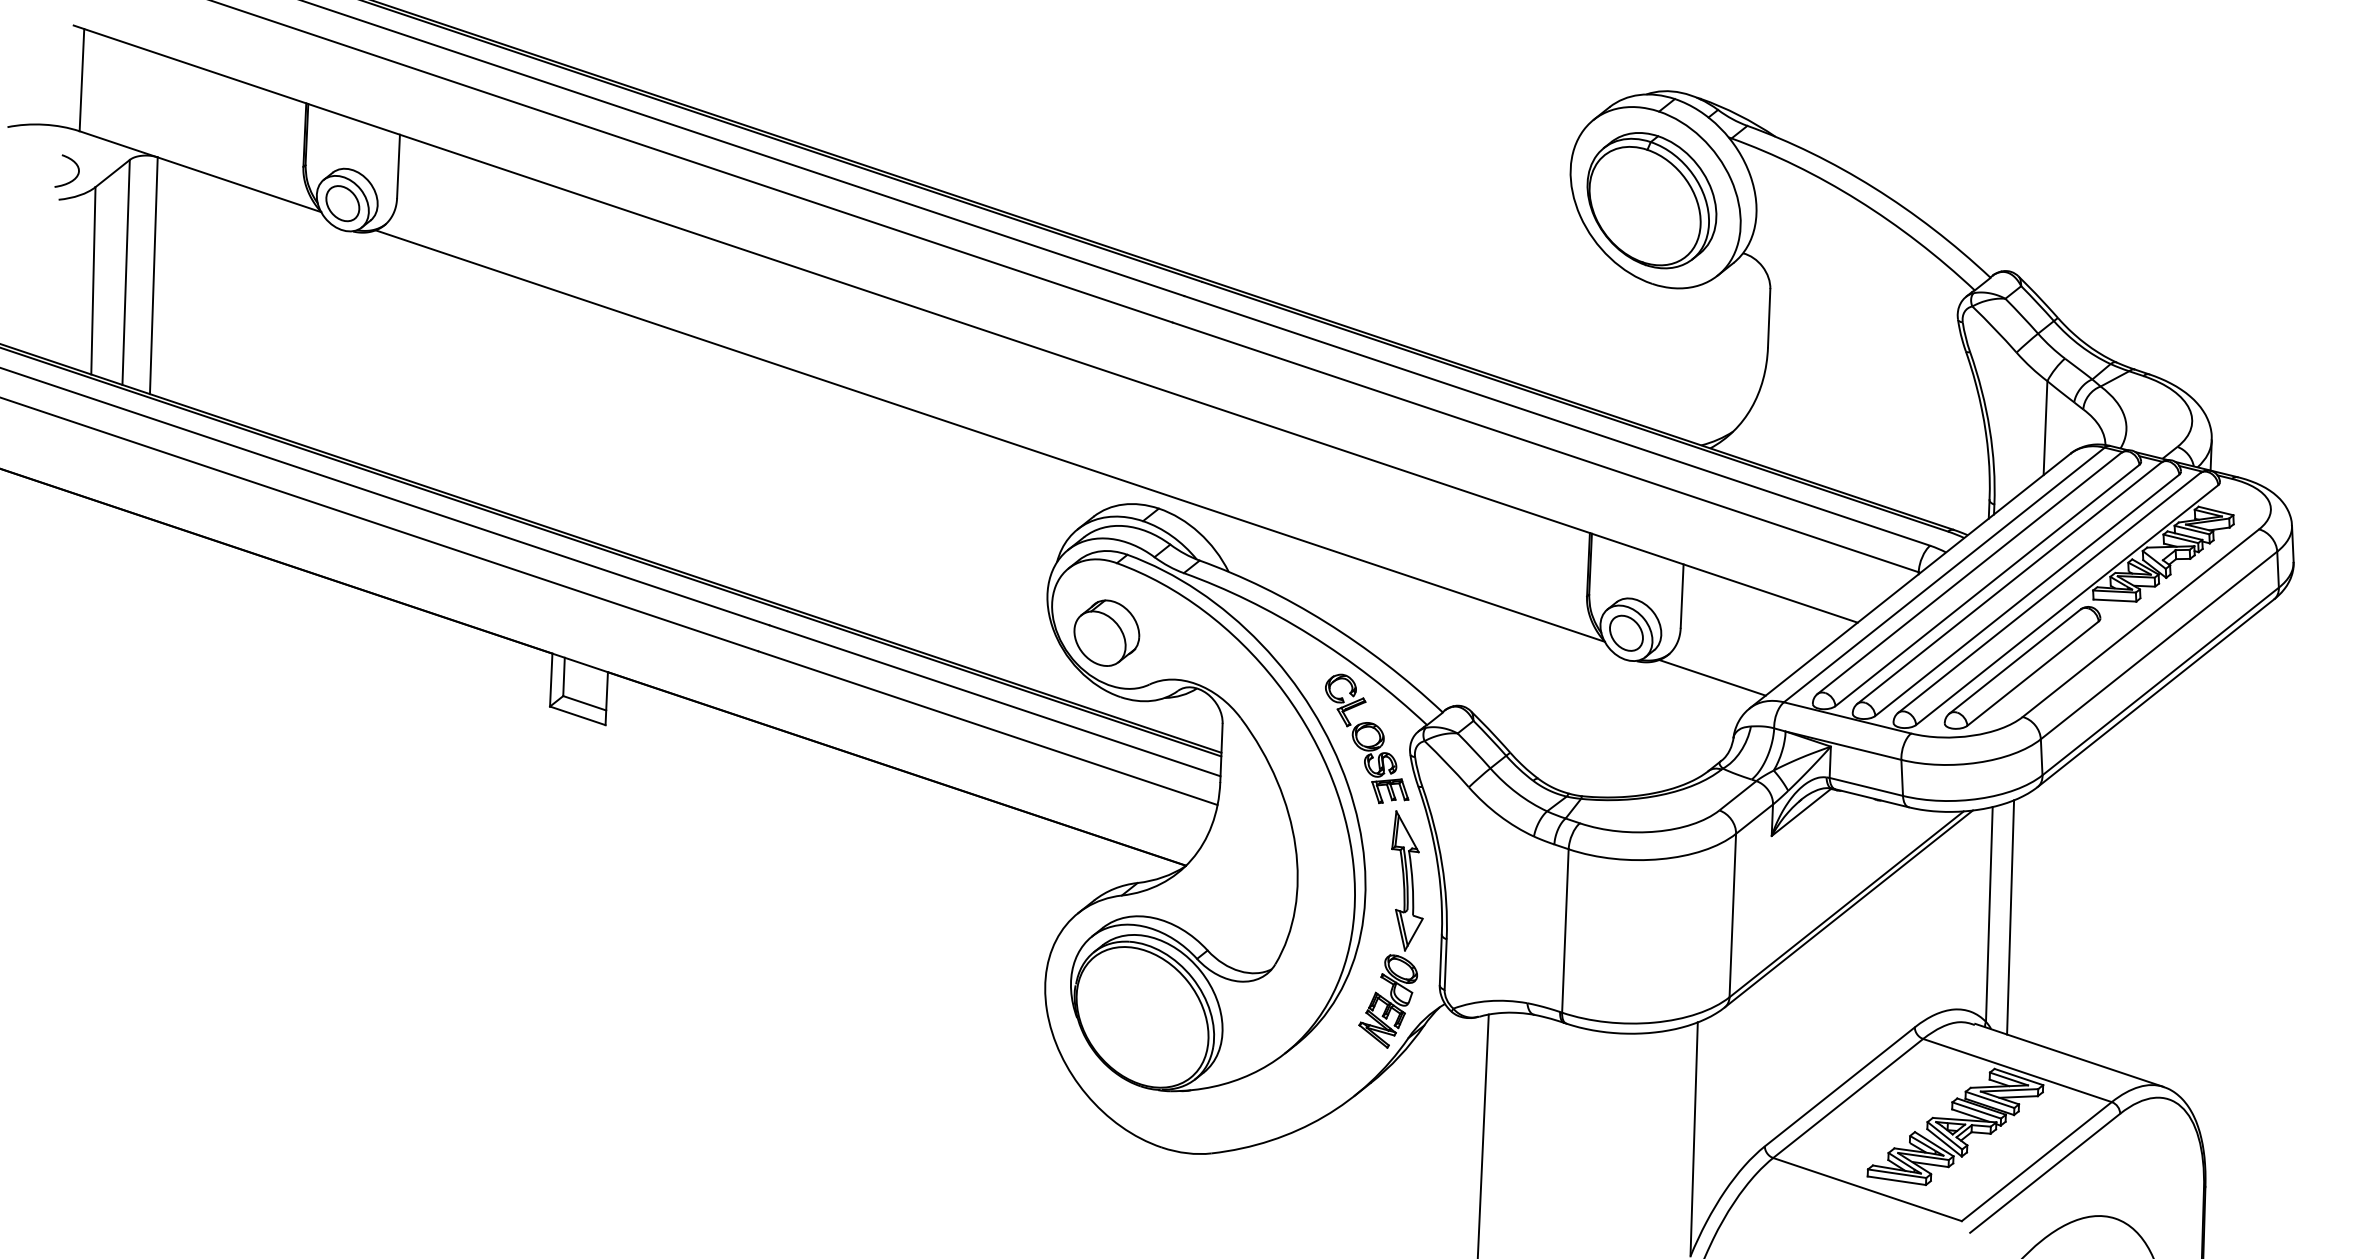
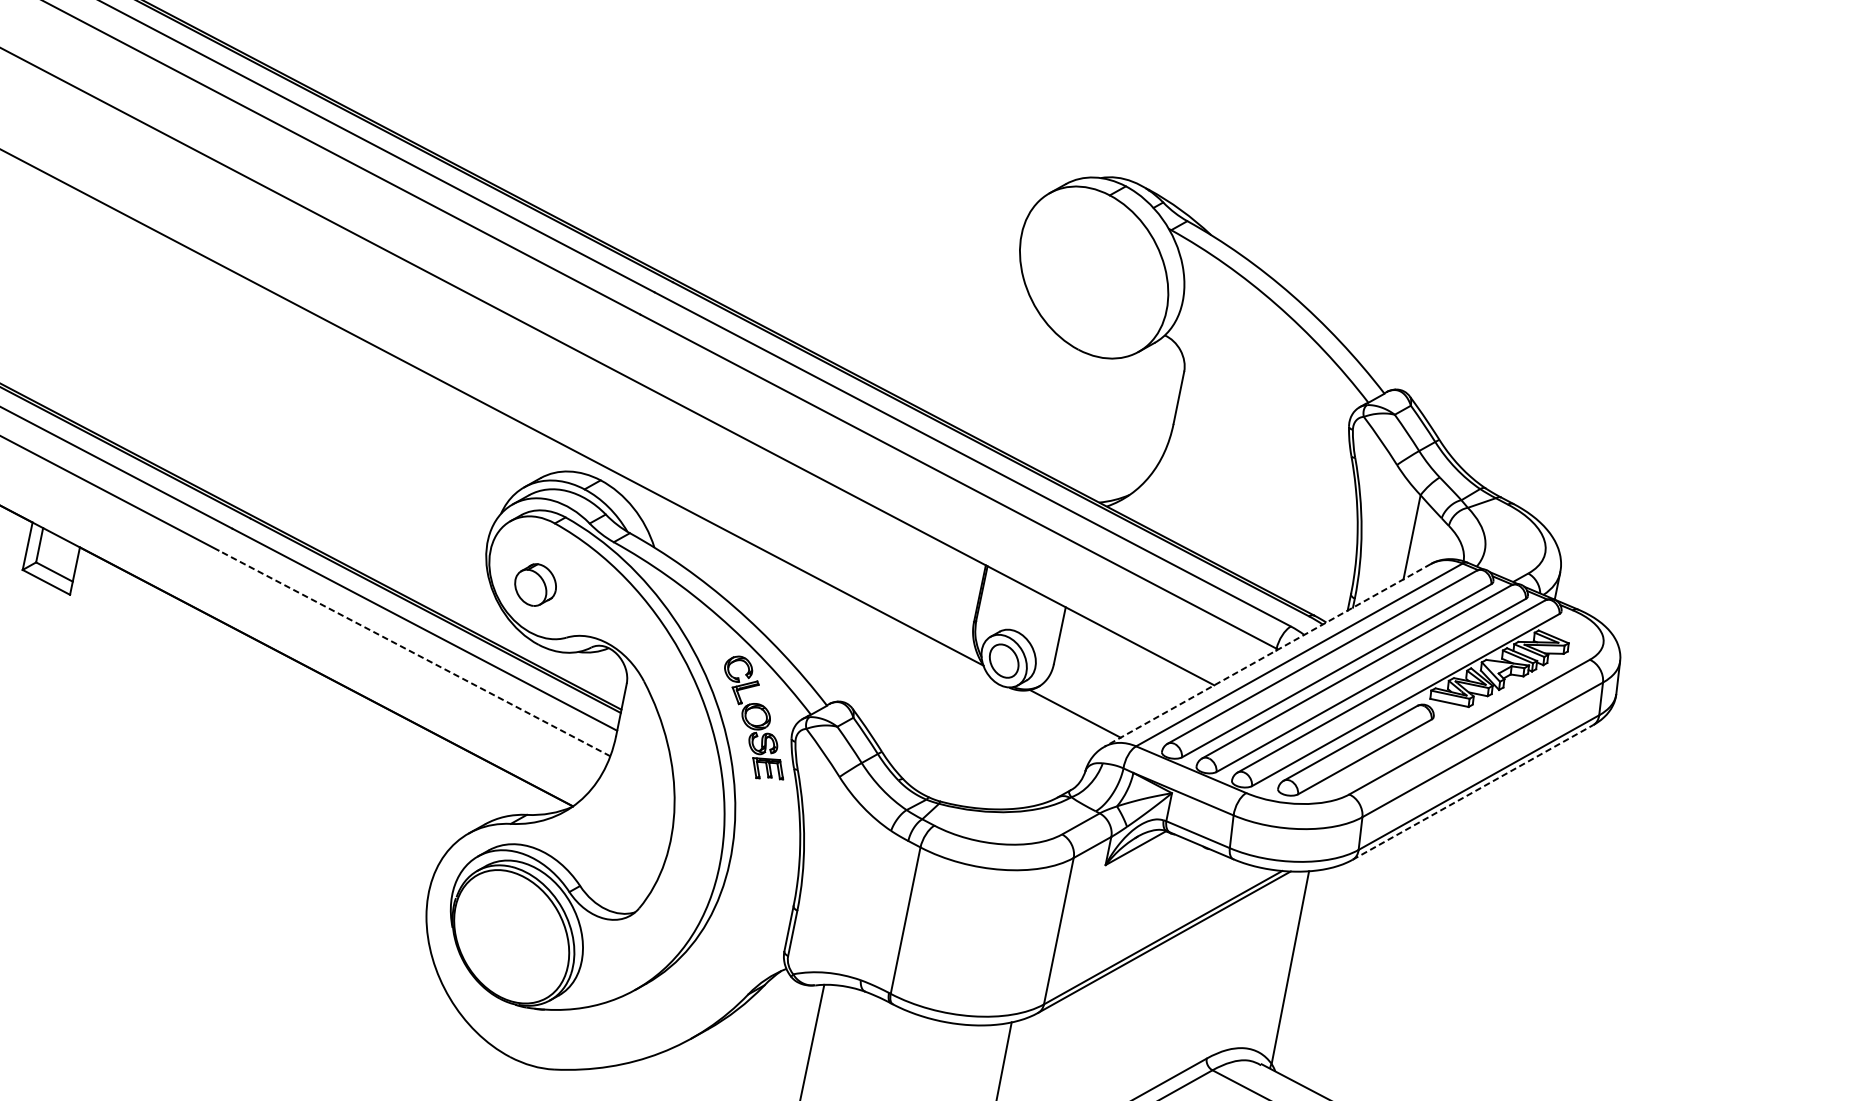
part: (1651, 200) -> (1089, 274), removed
line: (1910, 581) -> (1267, 655), solid -> dashed
part: (1106, 632) -> (535, 584), size x0.7
line: (2155, 693) -> (1472, 792), solid -> dashed
line: (987, 727) -> (414, 652), solid -> dashed
line: (2010, 917) -> (1309, 973), removed
part: (1398, 926) -> (755, 892), removed

